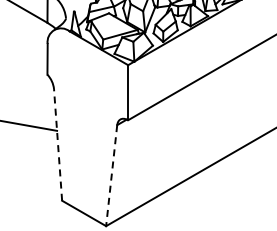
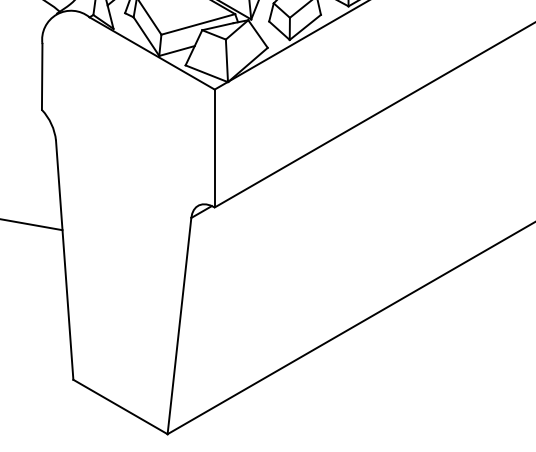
line: (58, 144) -> (65, 259), dashed -> solid
line: (111, 175) -> (179, 325), dashed -> solid

